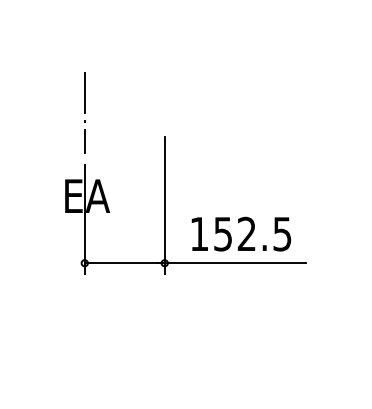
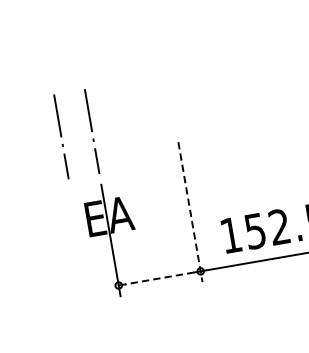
line: (54, 112) -> (61, 136), added
line: (164, 205) -> (190, 212), solid -> dashed
line: (124, 263) -> (159, 278), solid -> dashed

